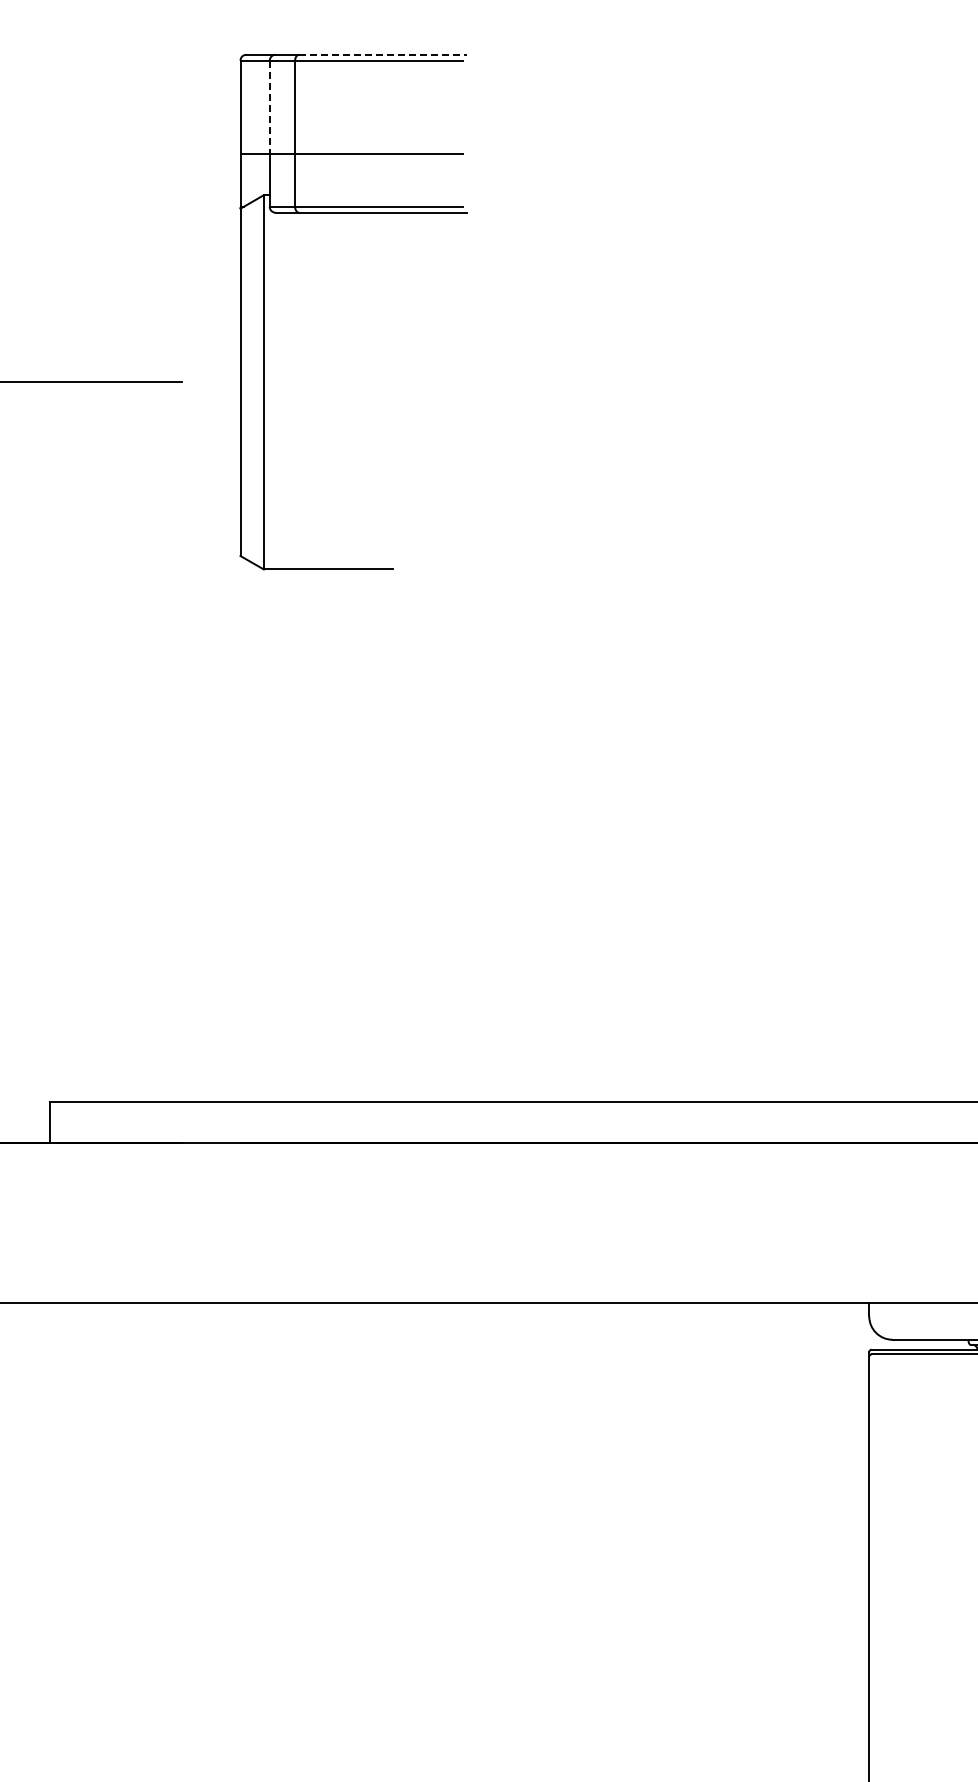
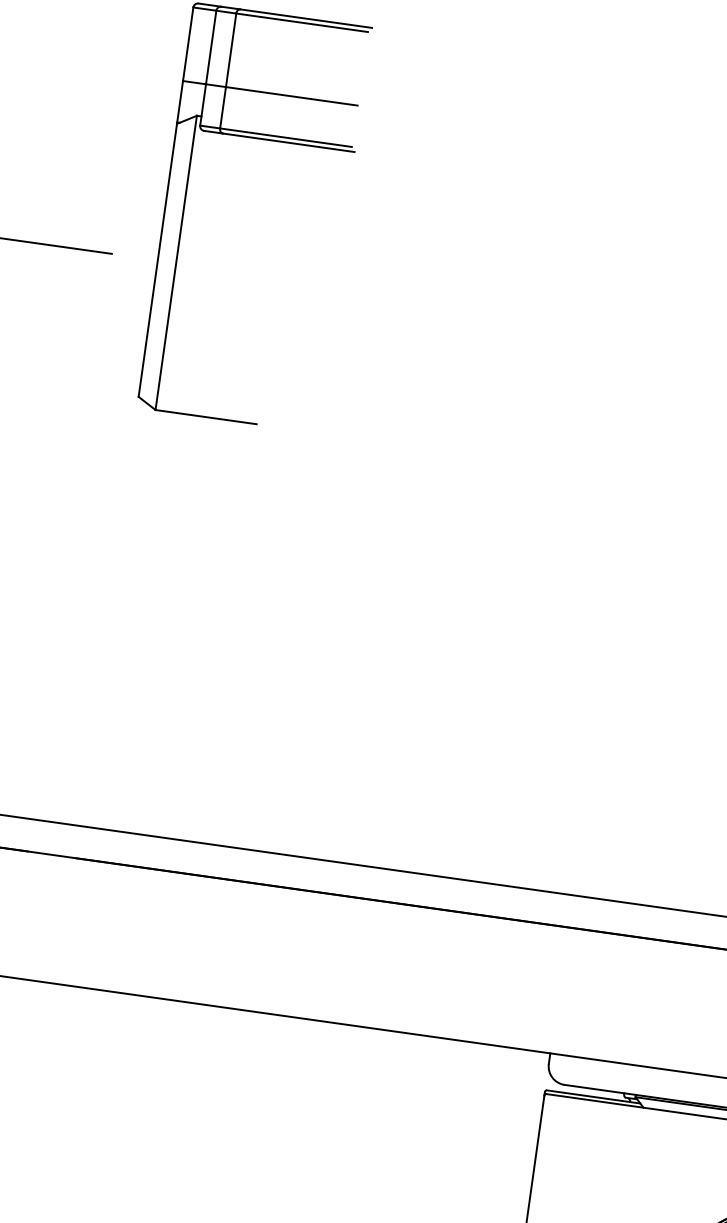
line: (383, 54) -> (306, 18), dashed -> solid
line: (269, 107) -> (210, 47), dashed -> solid

